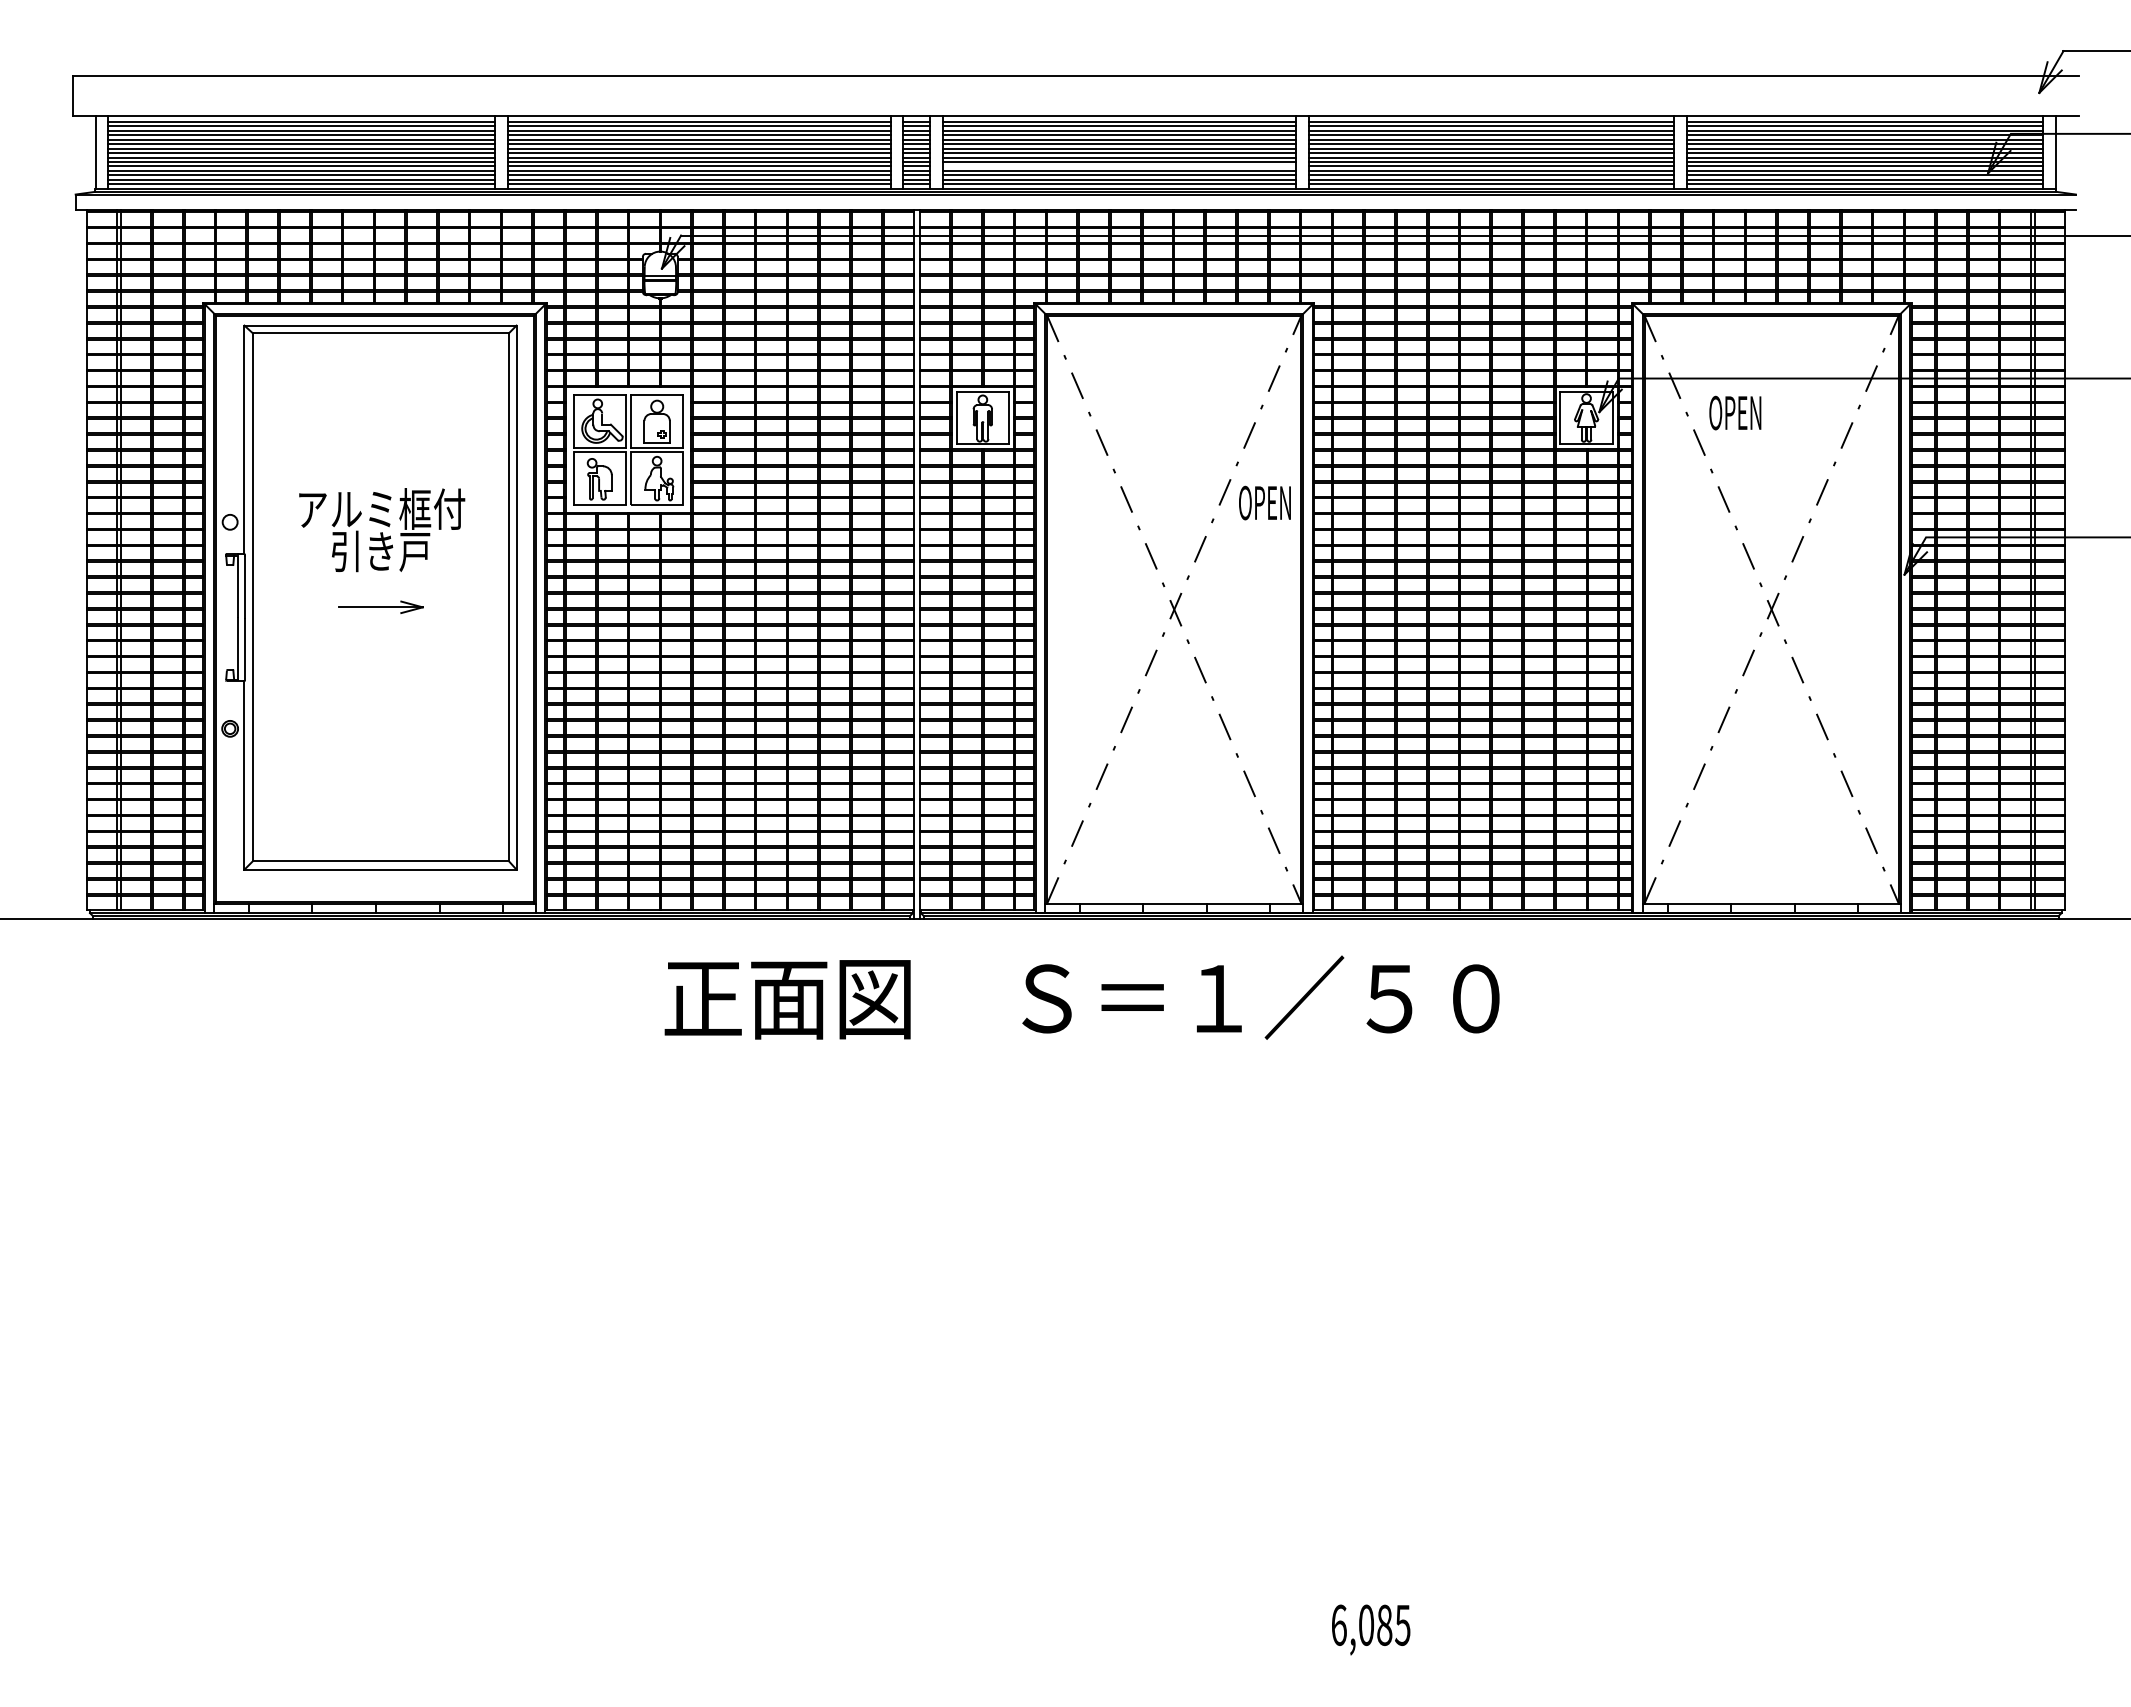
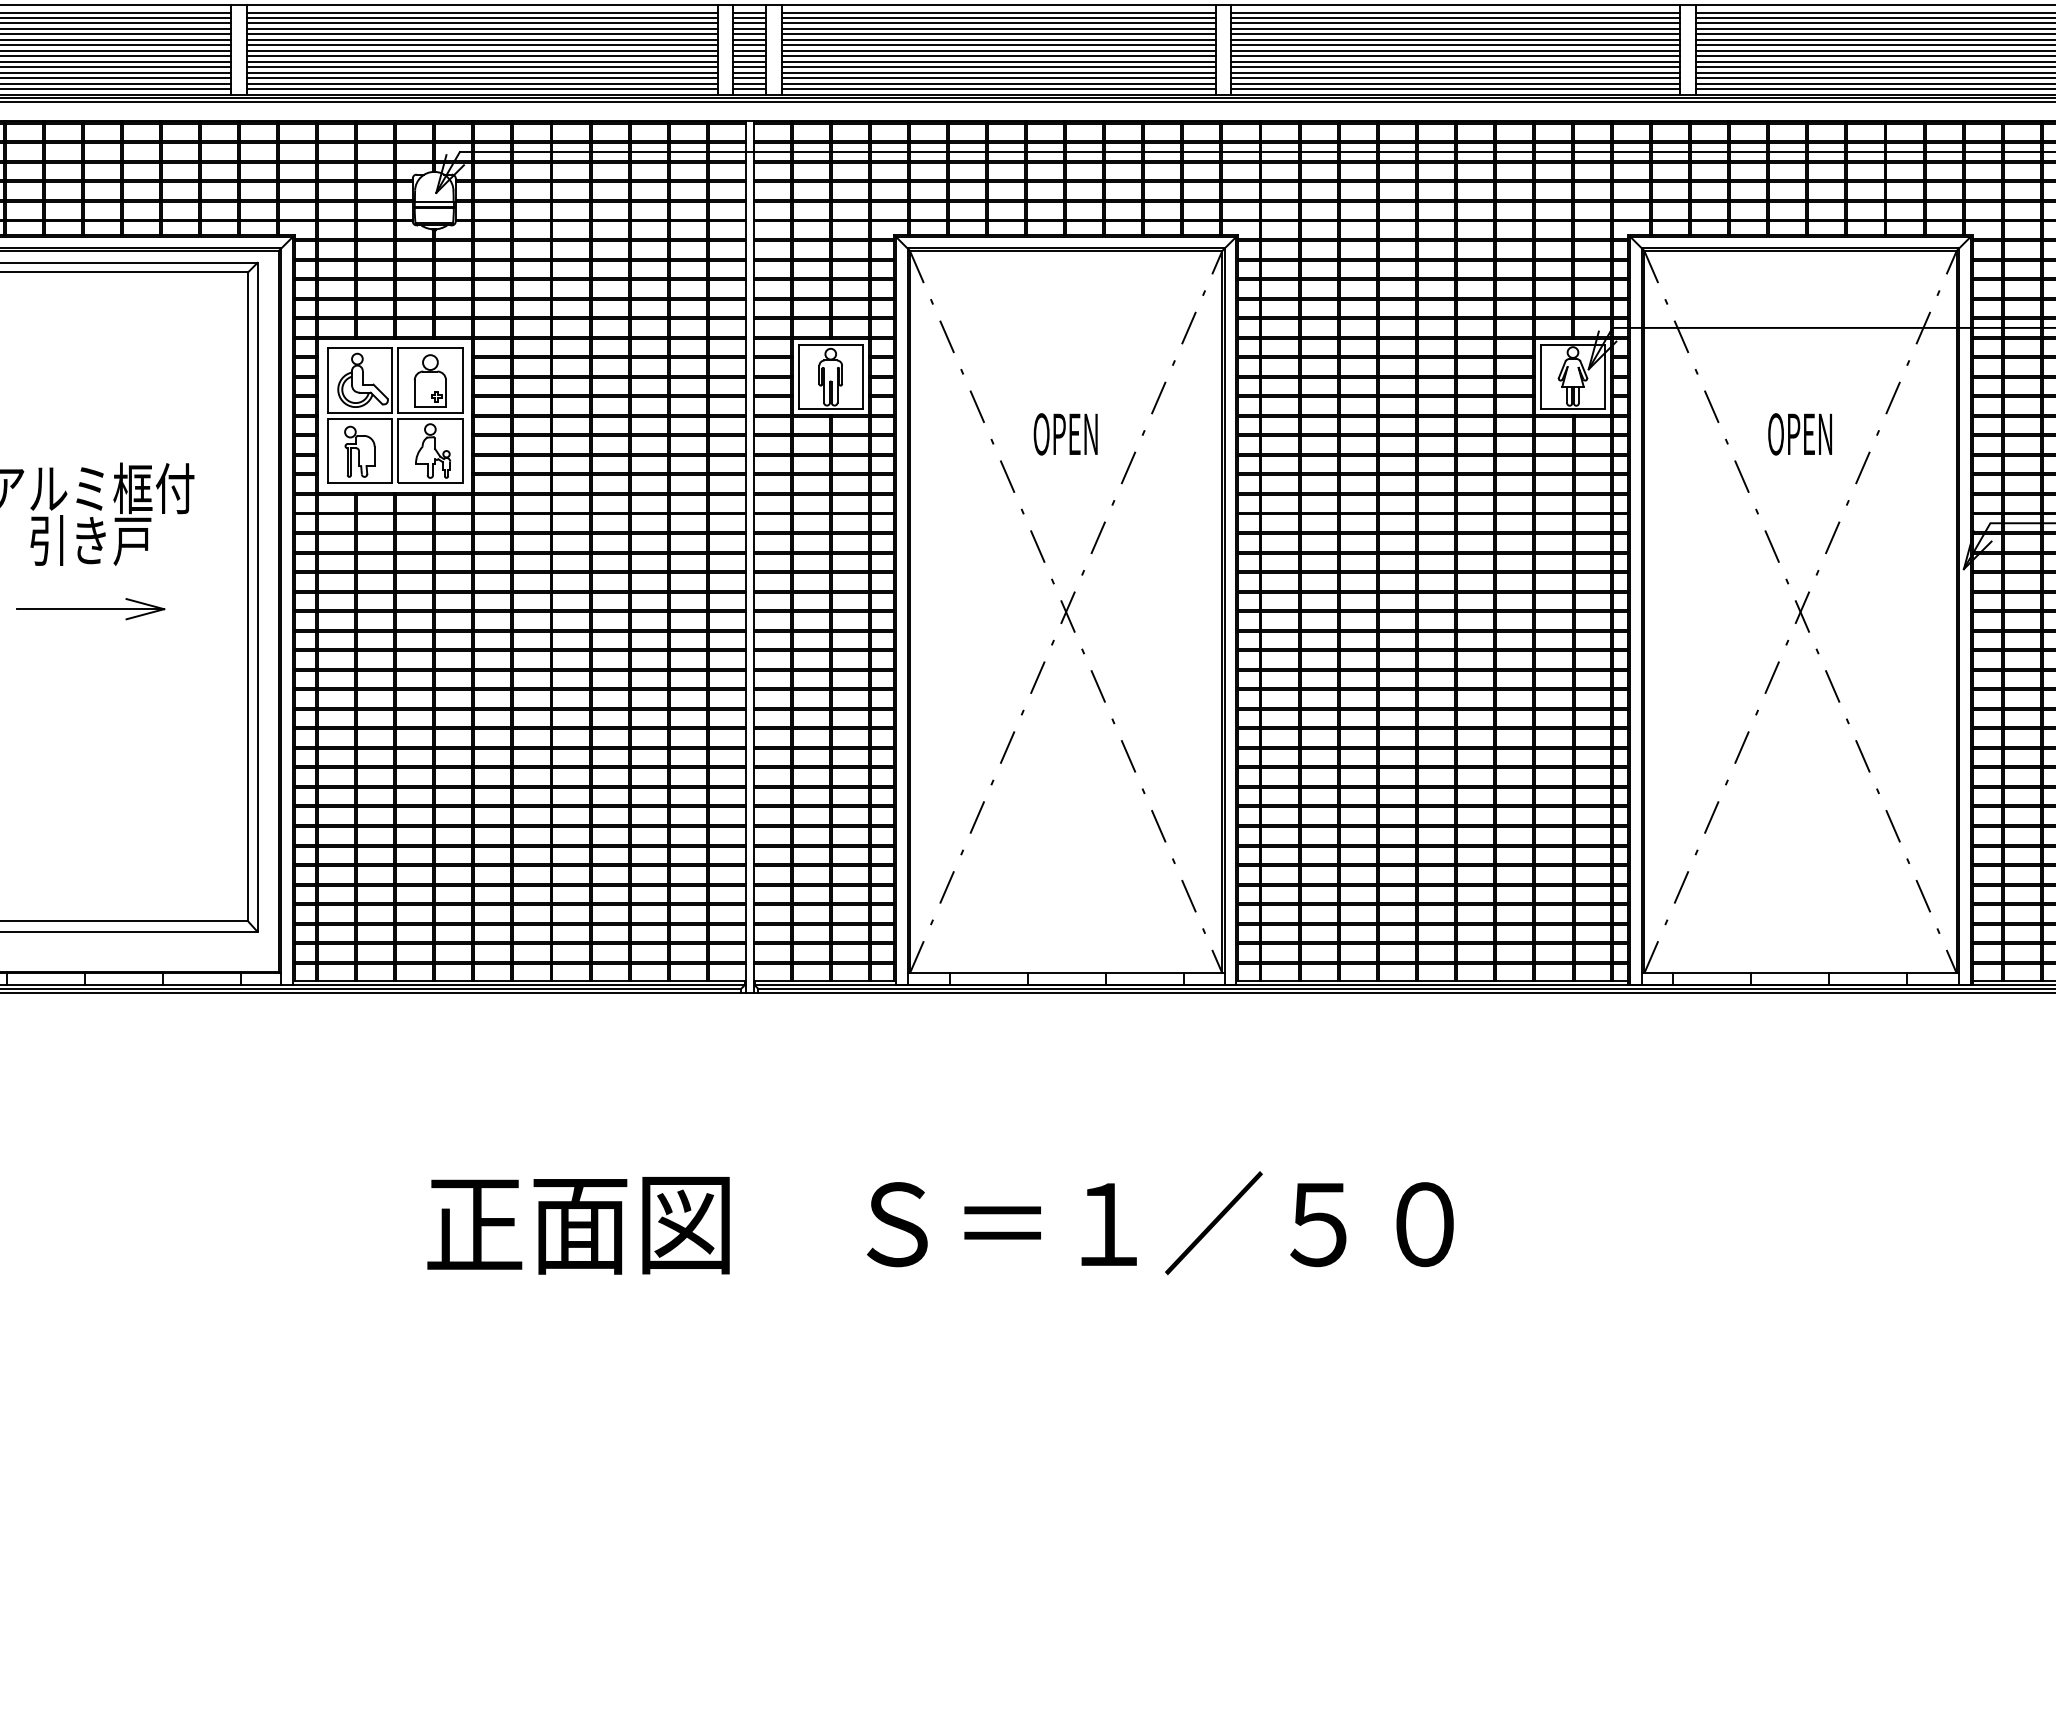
line: (1119, 166) -> (998, 67), added
text: (1735, 412) -> (1800, 433), moved
text: (1264, 502) -> (1065, 433), moved
part: (380, 607) -> (90, 609), size x1.43
text: (1081, 997) -> (939, 1222), moved

